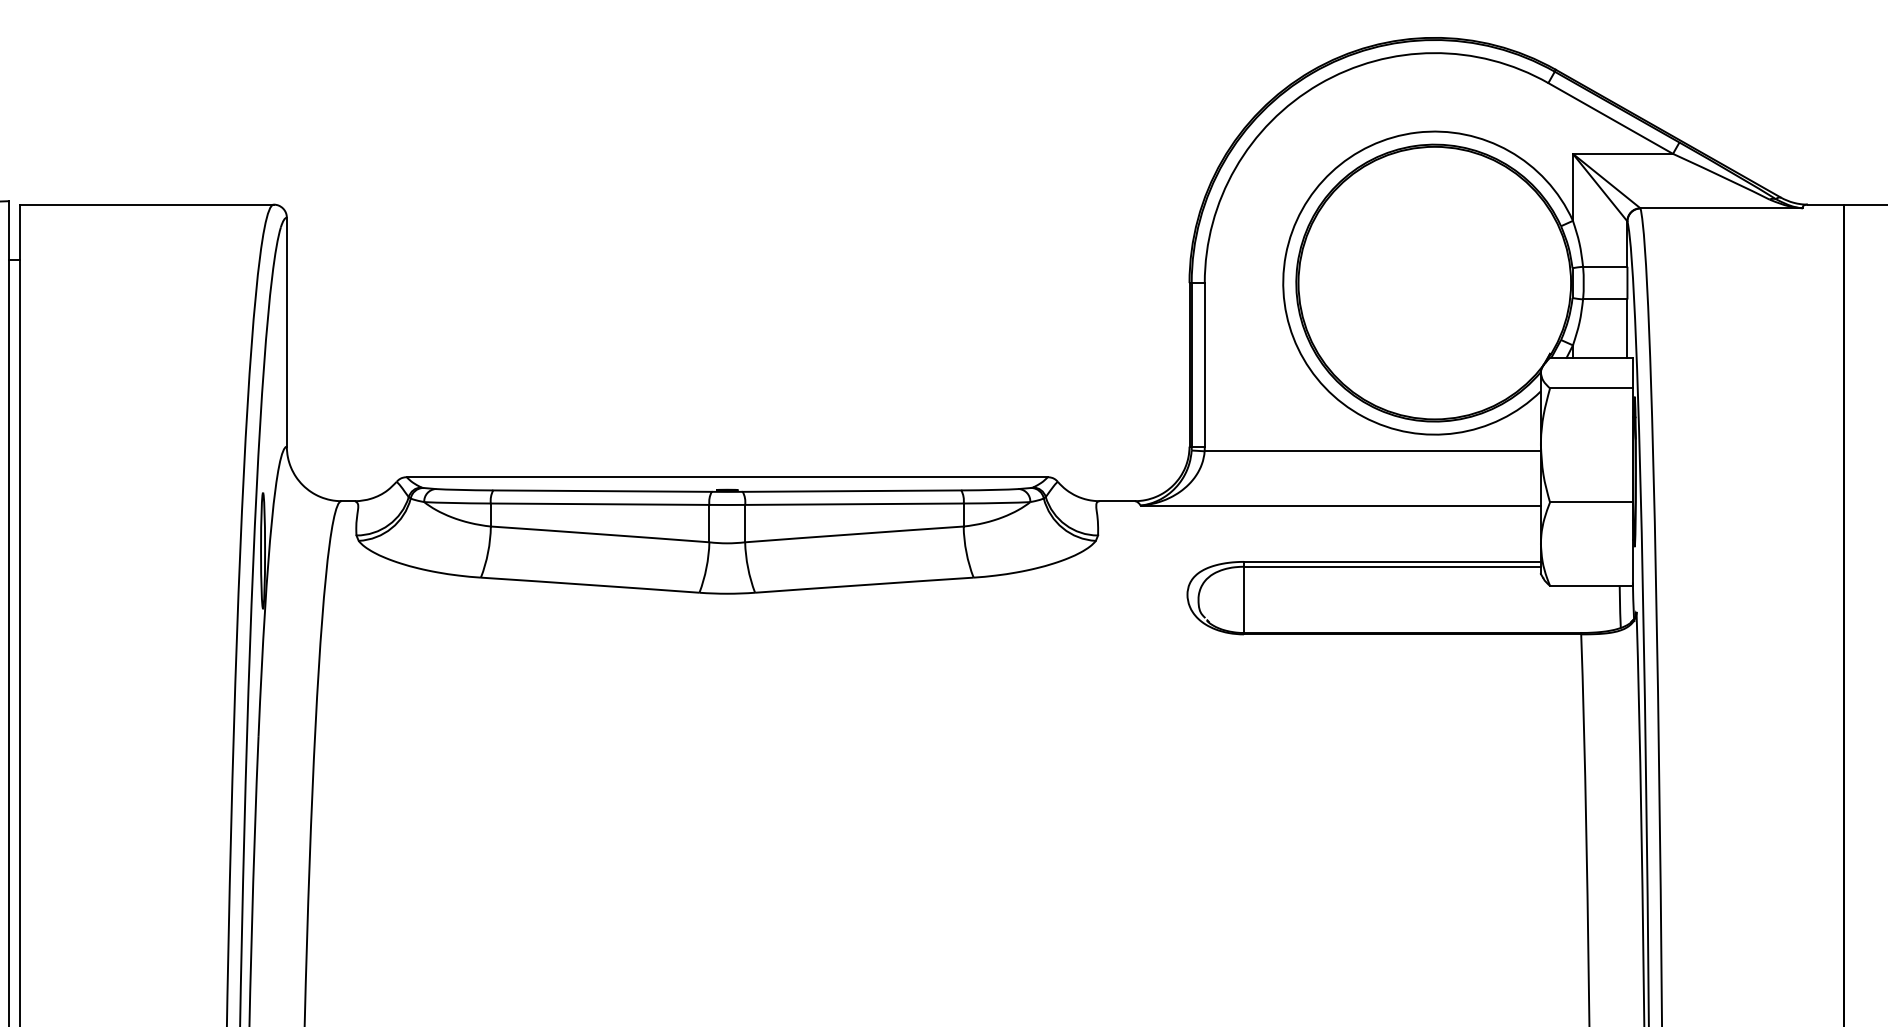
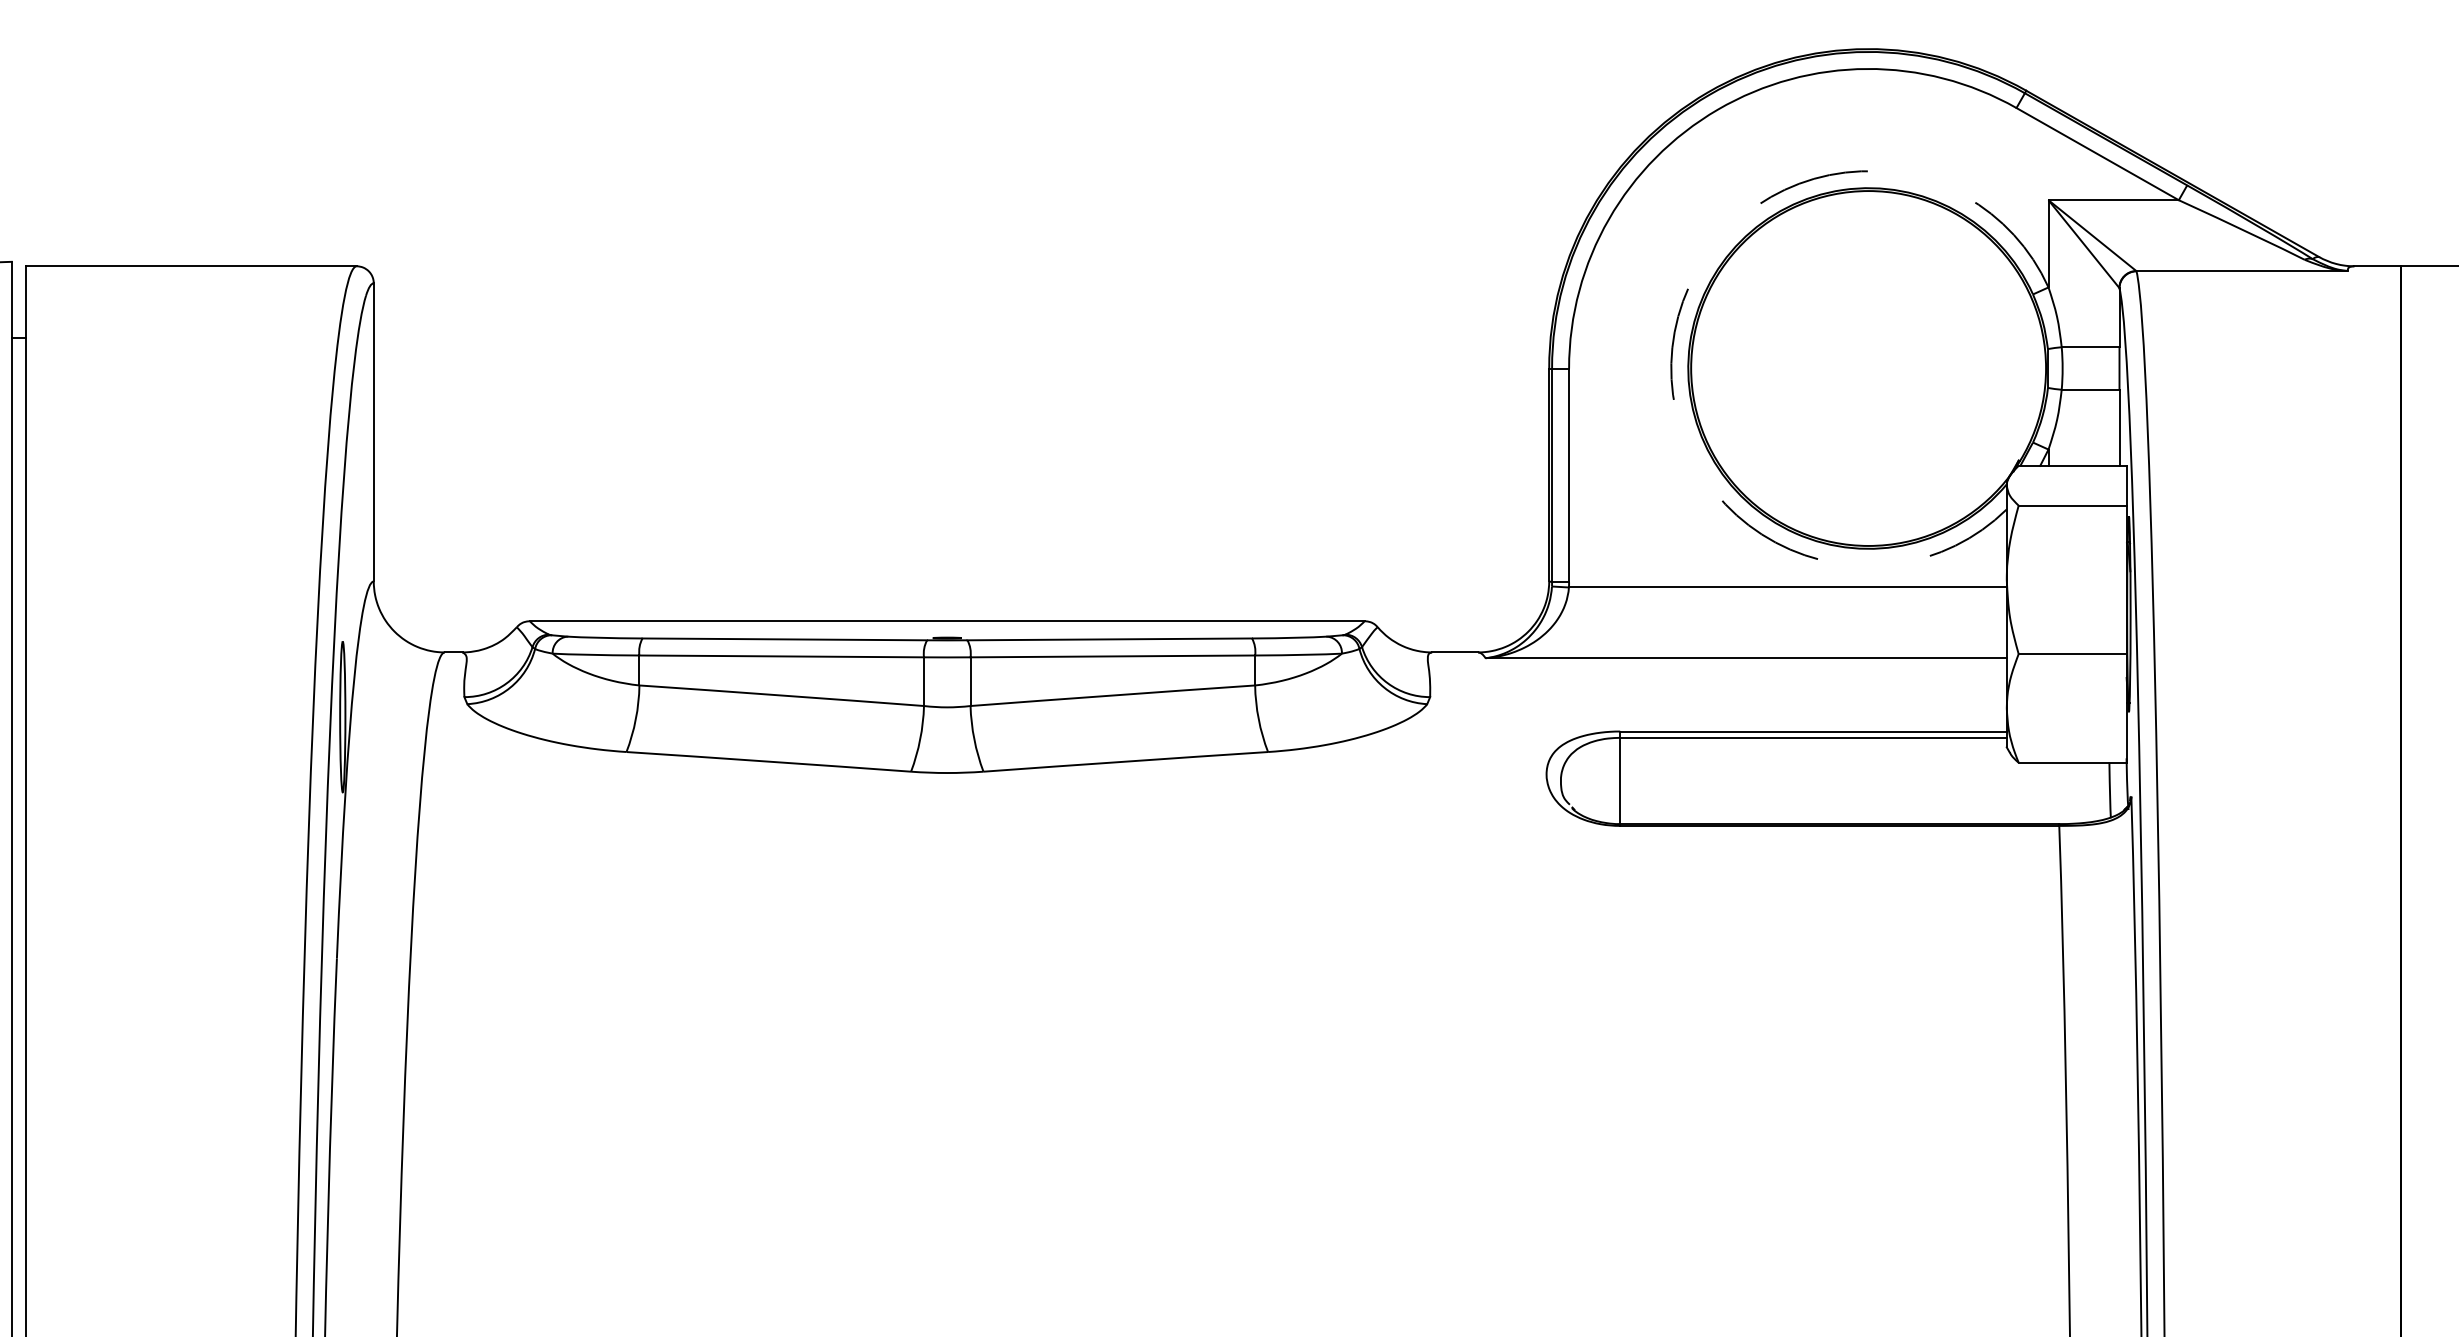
arc: (1285, 255) -> (1674, 332), solid -> dashed

